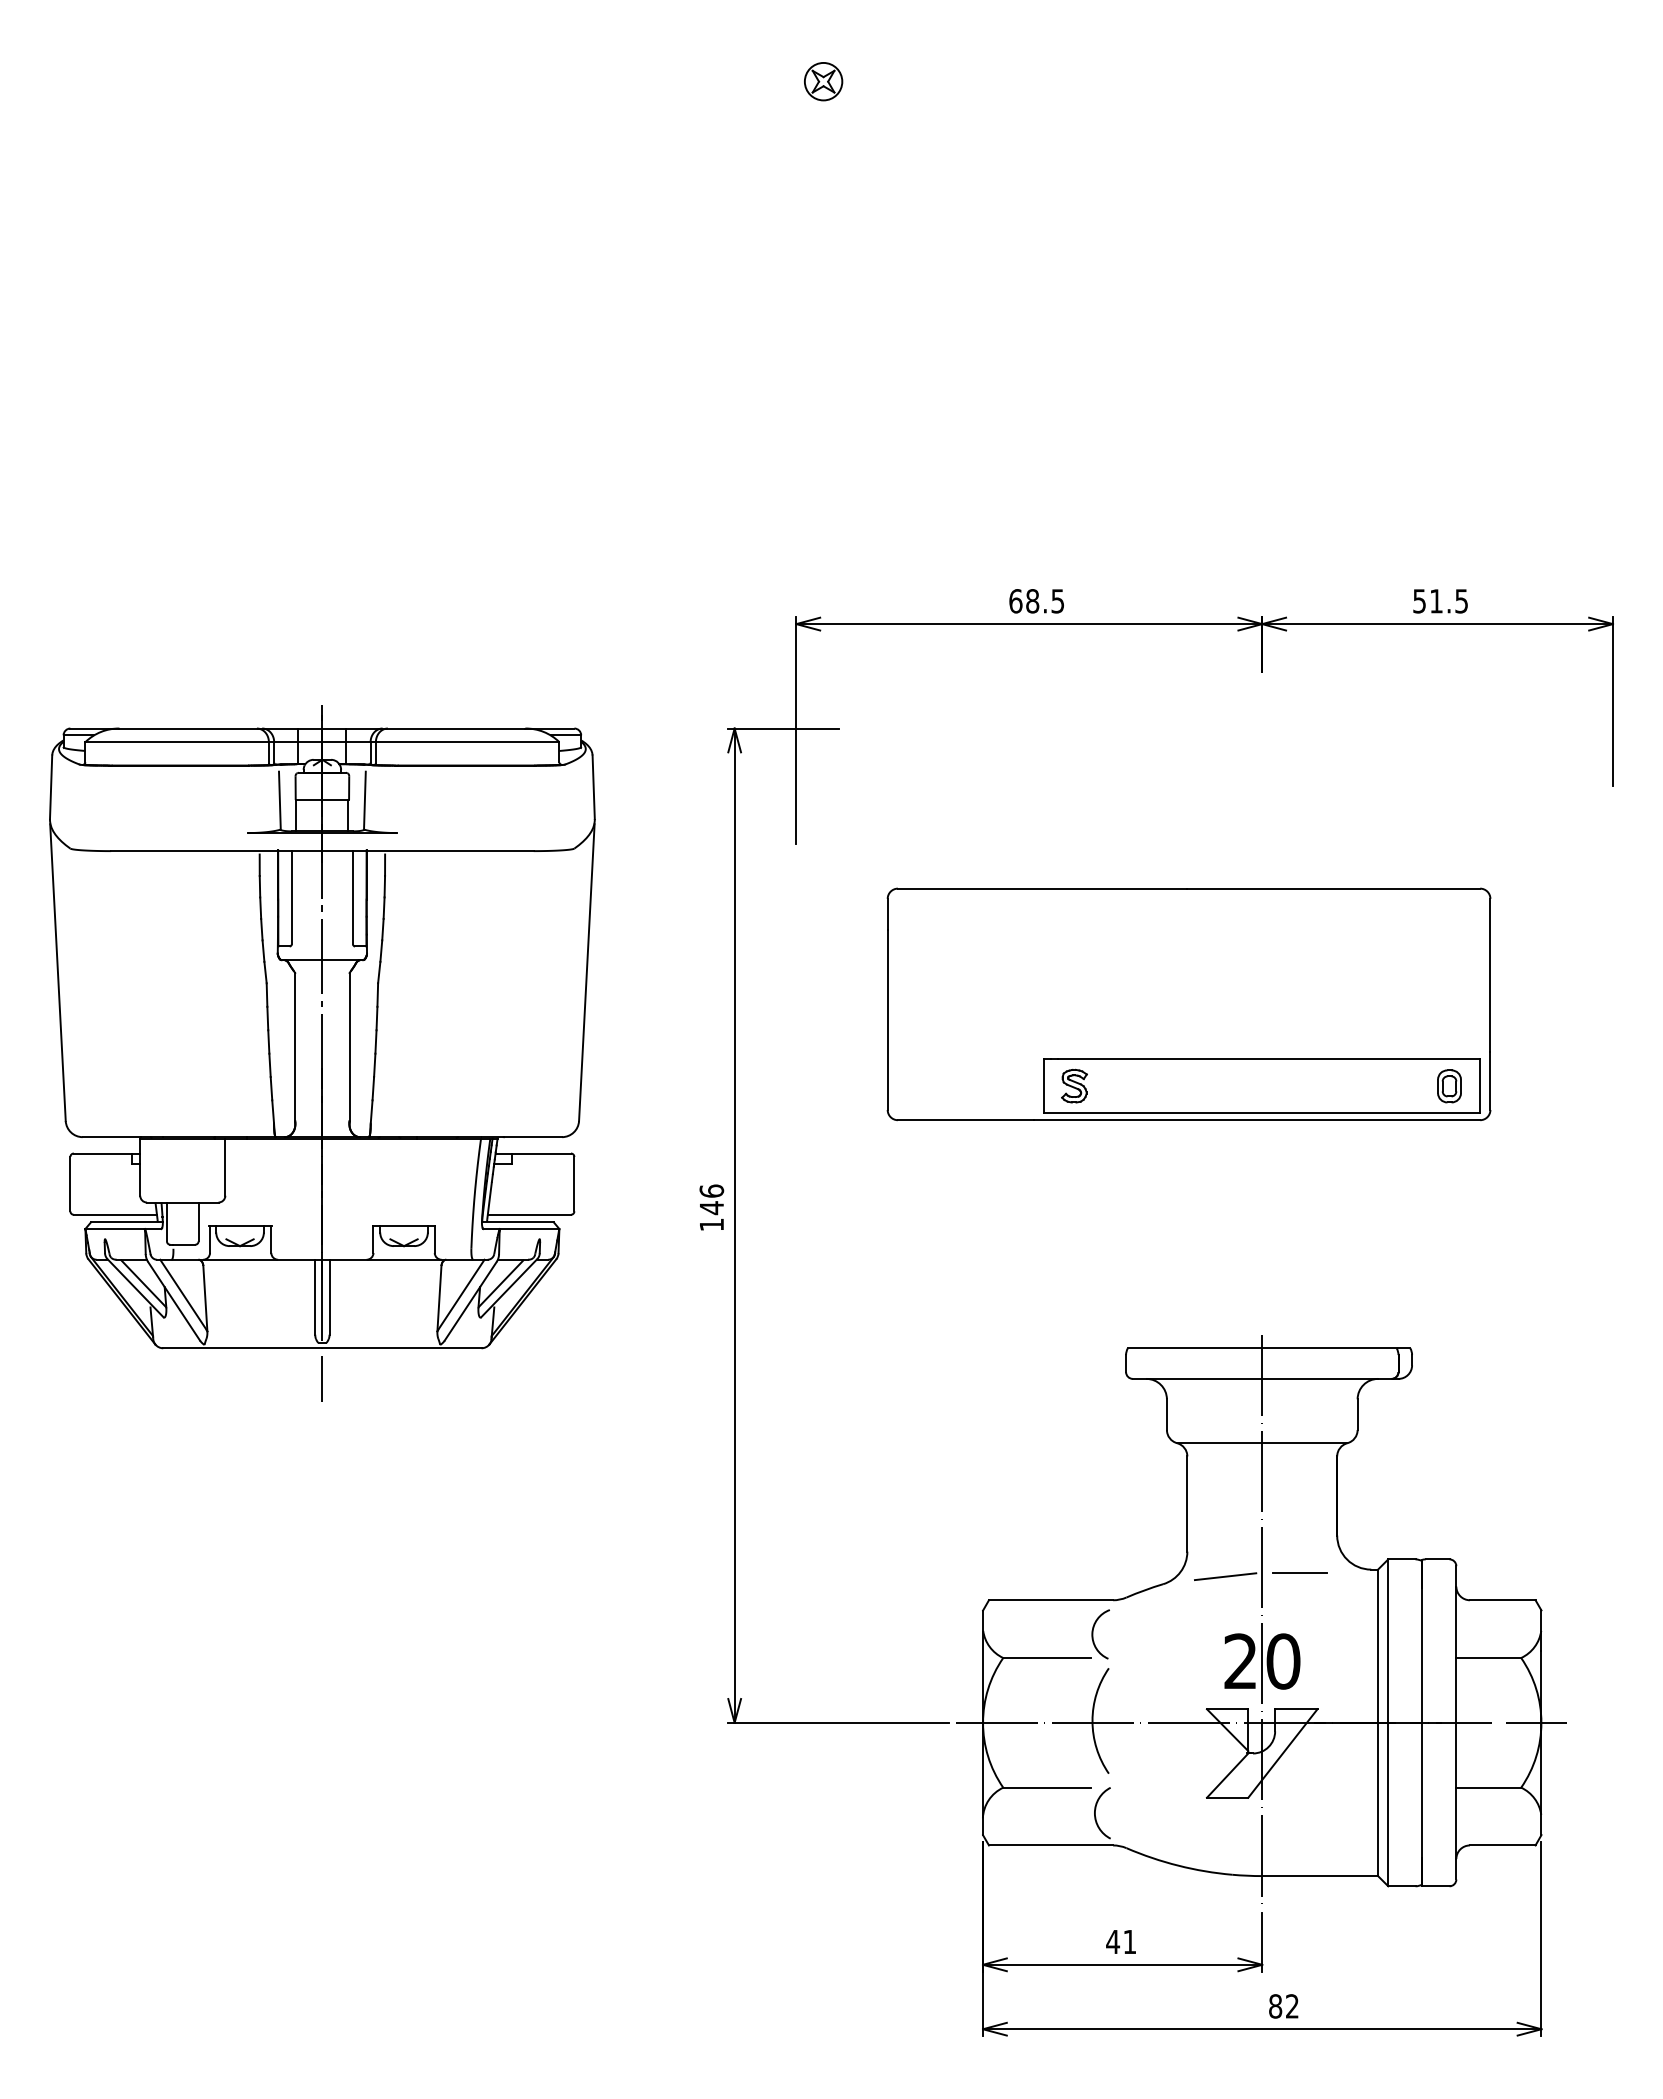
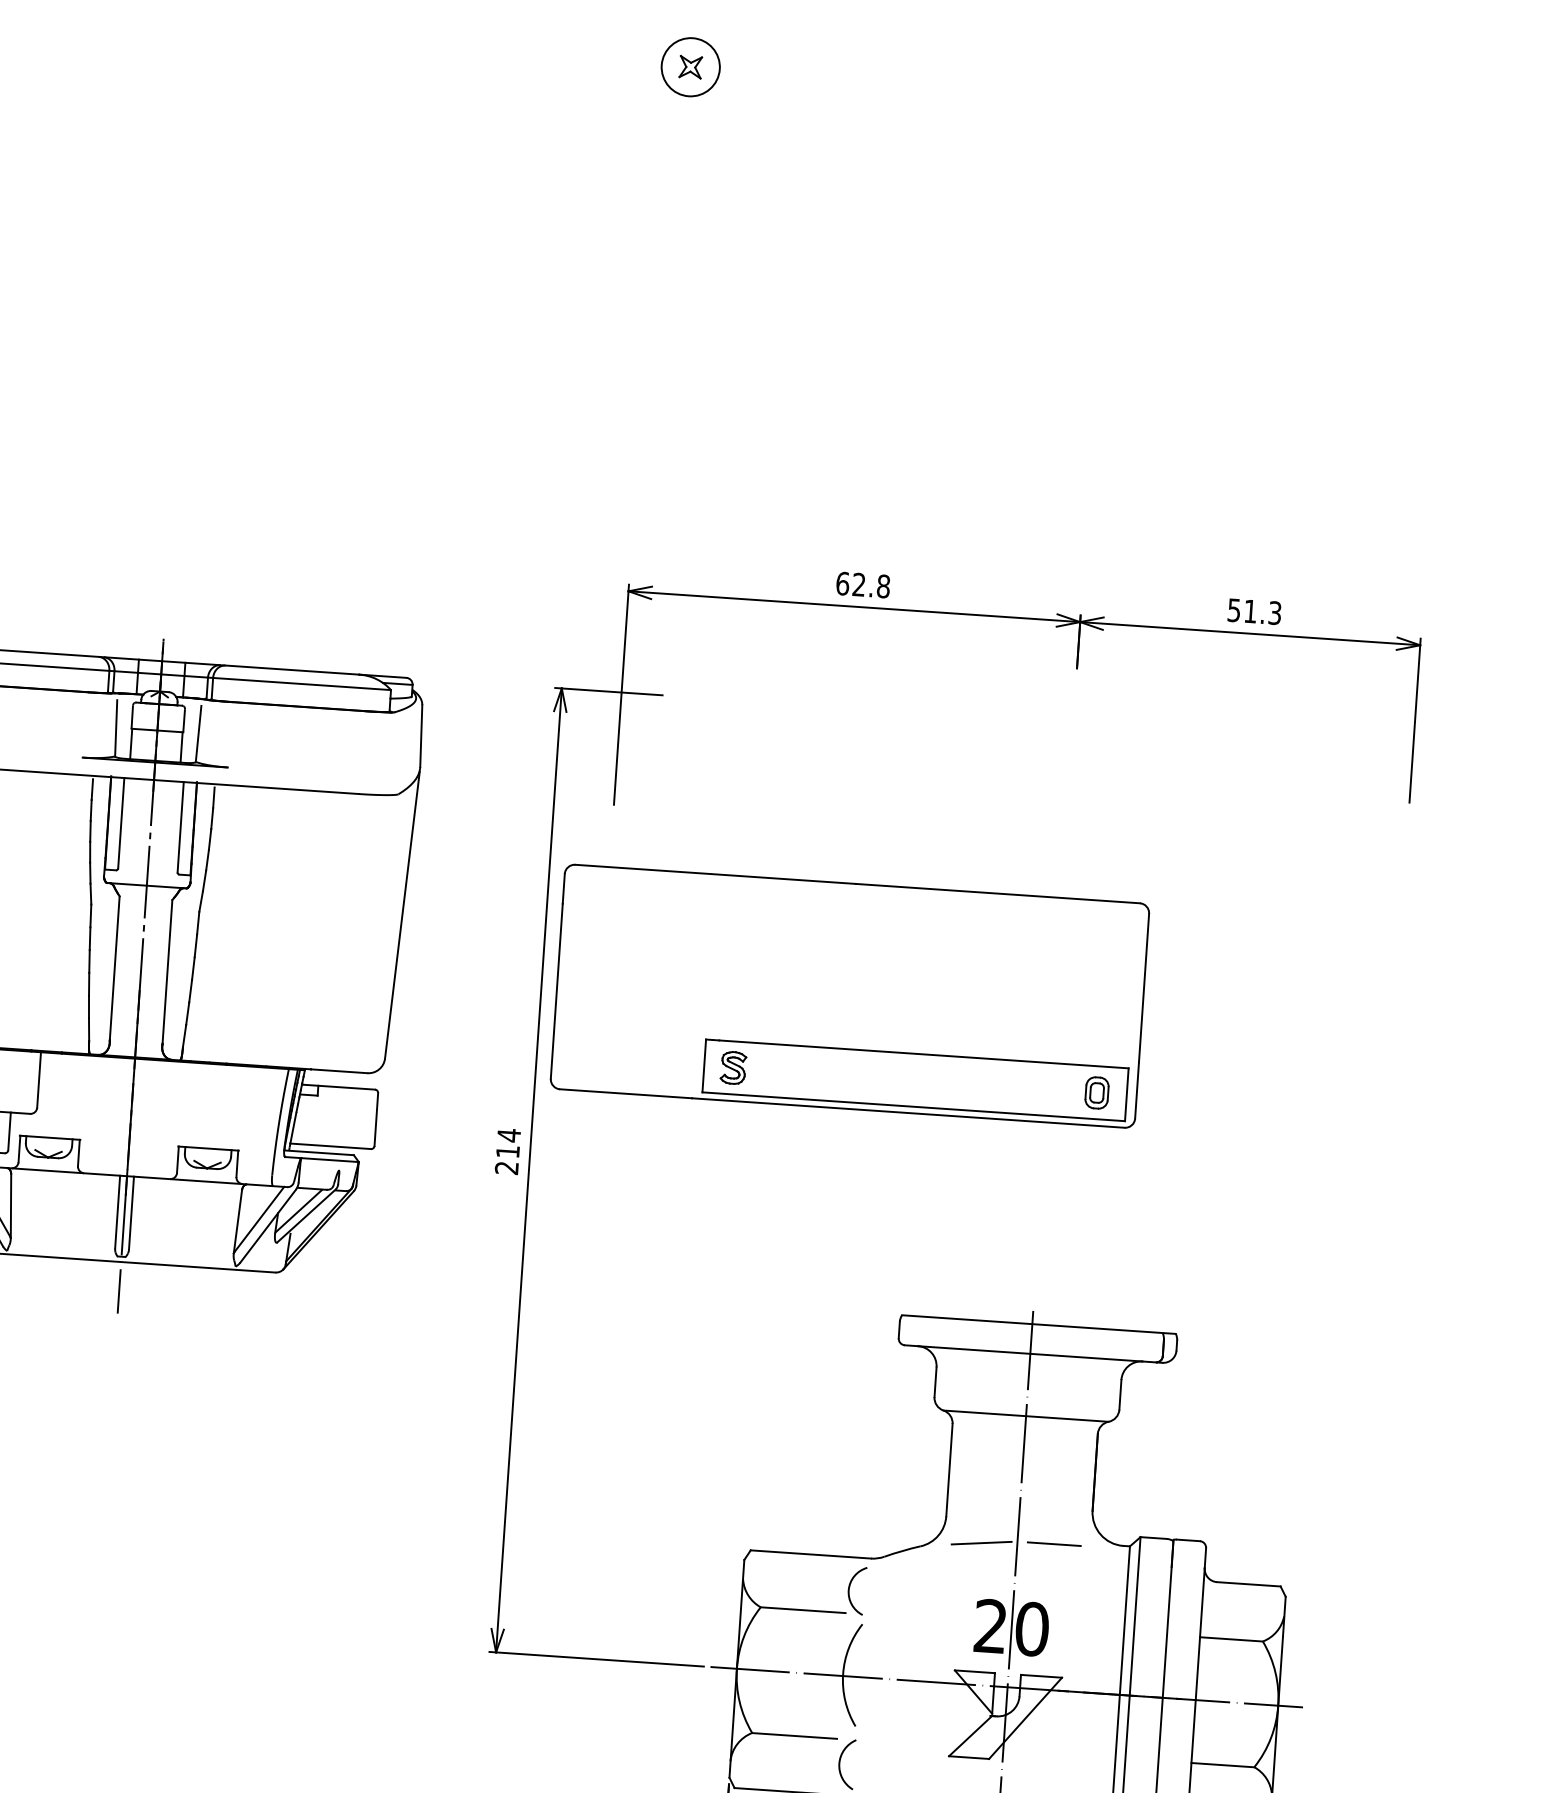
circle: (823, 81) -> (690, 67), size x1.6
text: (1461, 600) -> (1274, 612), 51.5 -> 51.3
text: (1045, 601) -> (871, 585), 68.5 -> 62.8
part: (1188, 1004) -> (849, 996), moved
text: (711, 1207) -> (507, 1151), 146 -> 214

